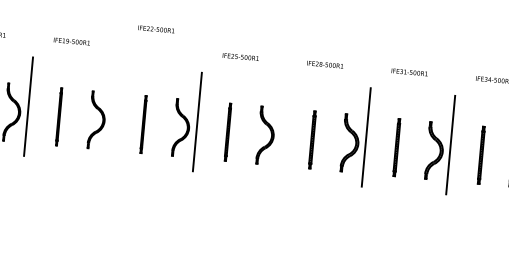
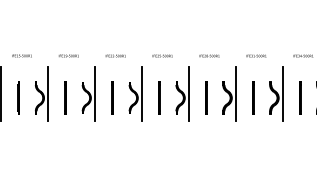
text: (155, 28) -> (115, 55), moved
line: (113, 113) -> (95, 93), added
line: (281, 128) -> (188, 93), added

